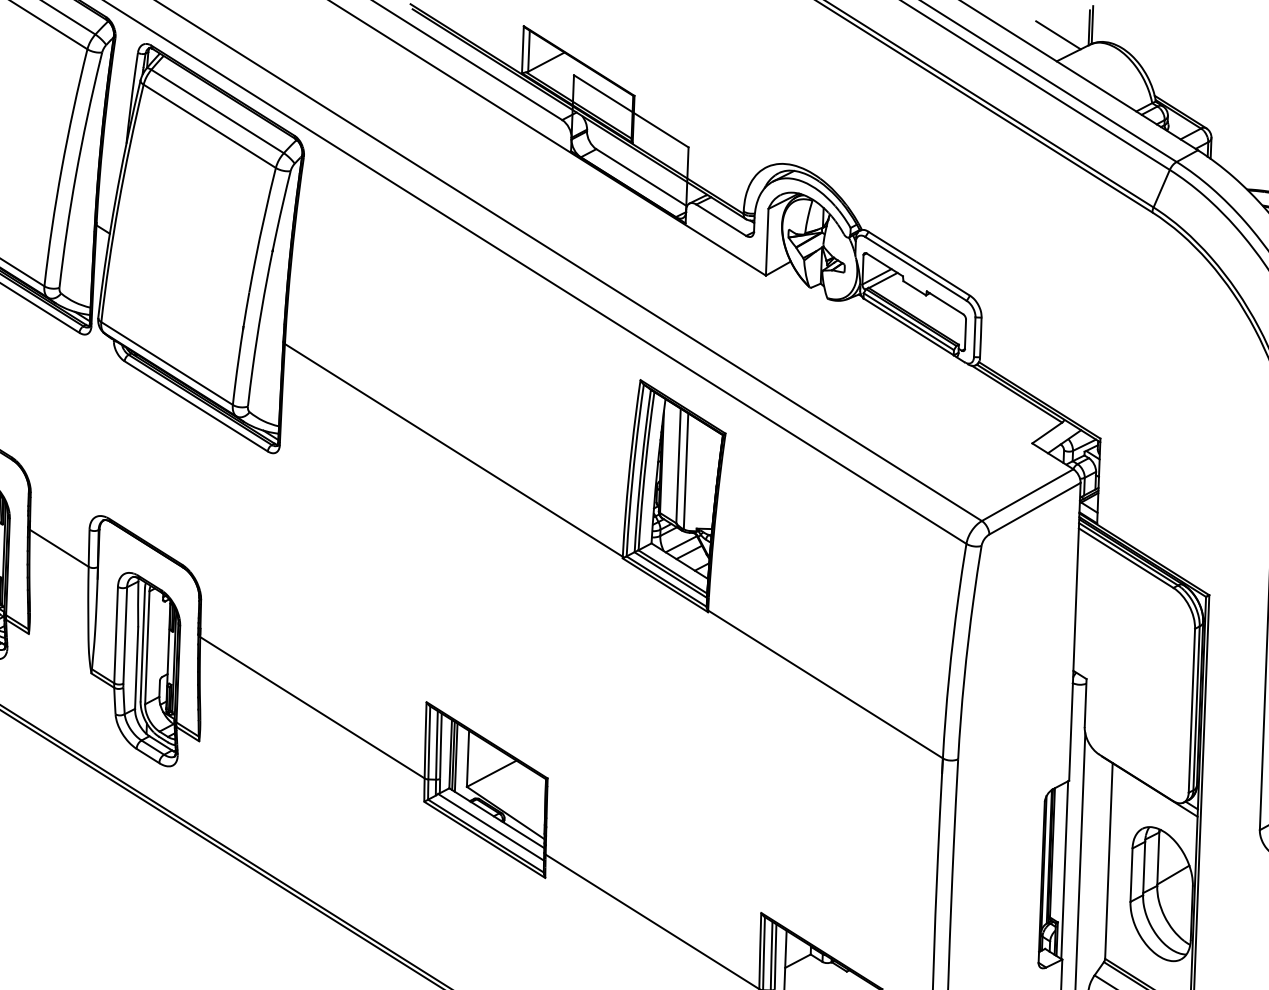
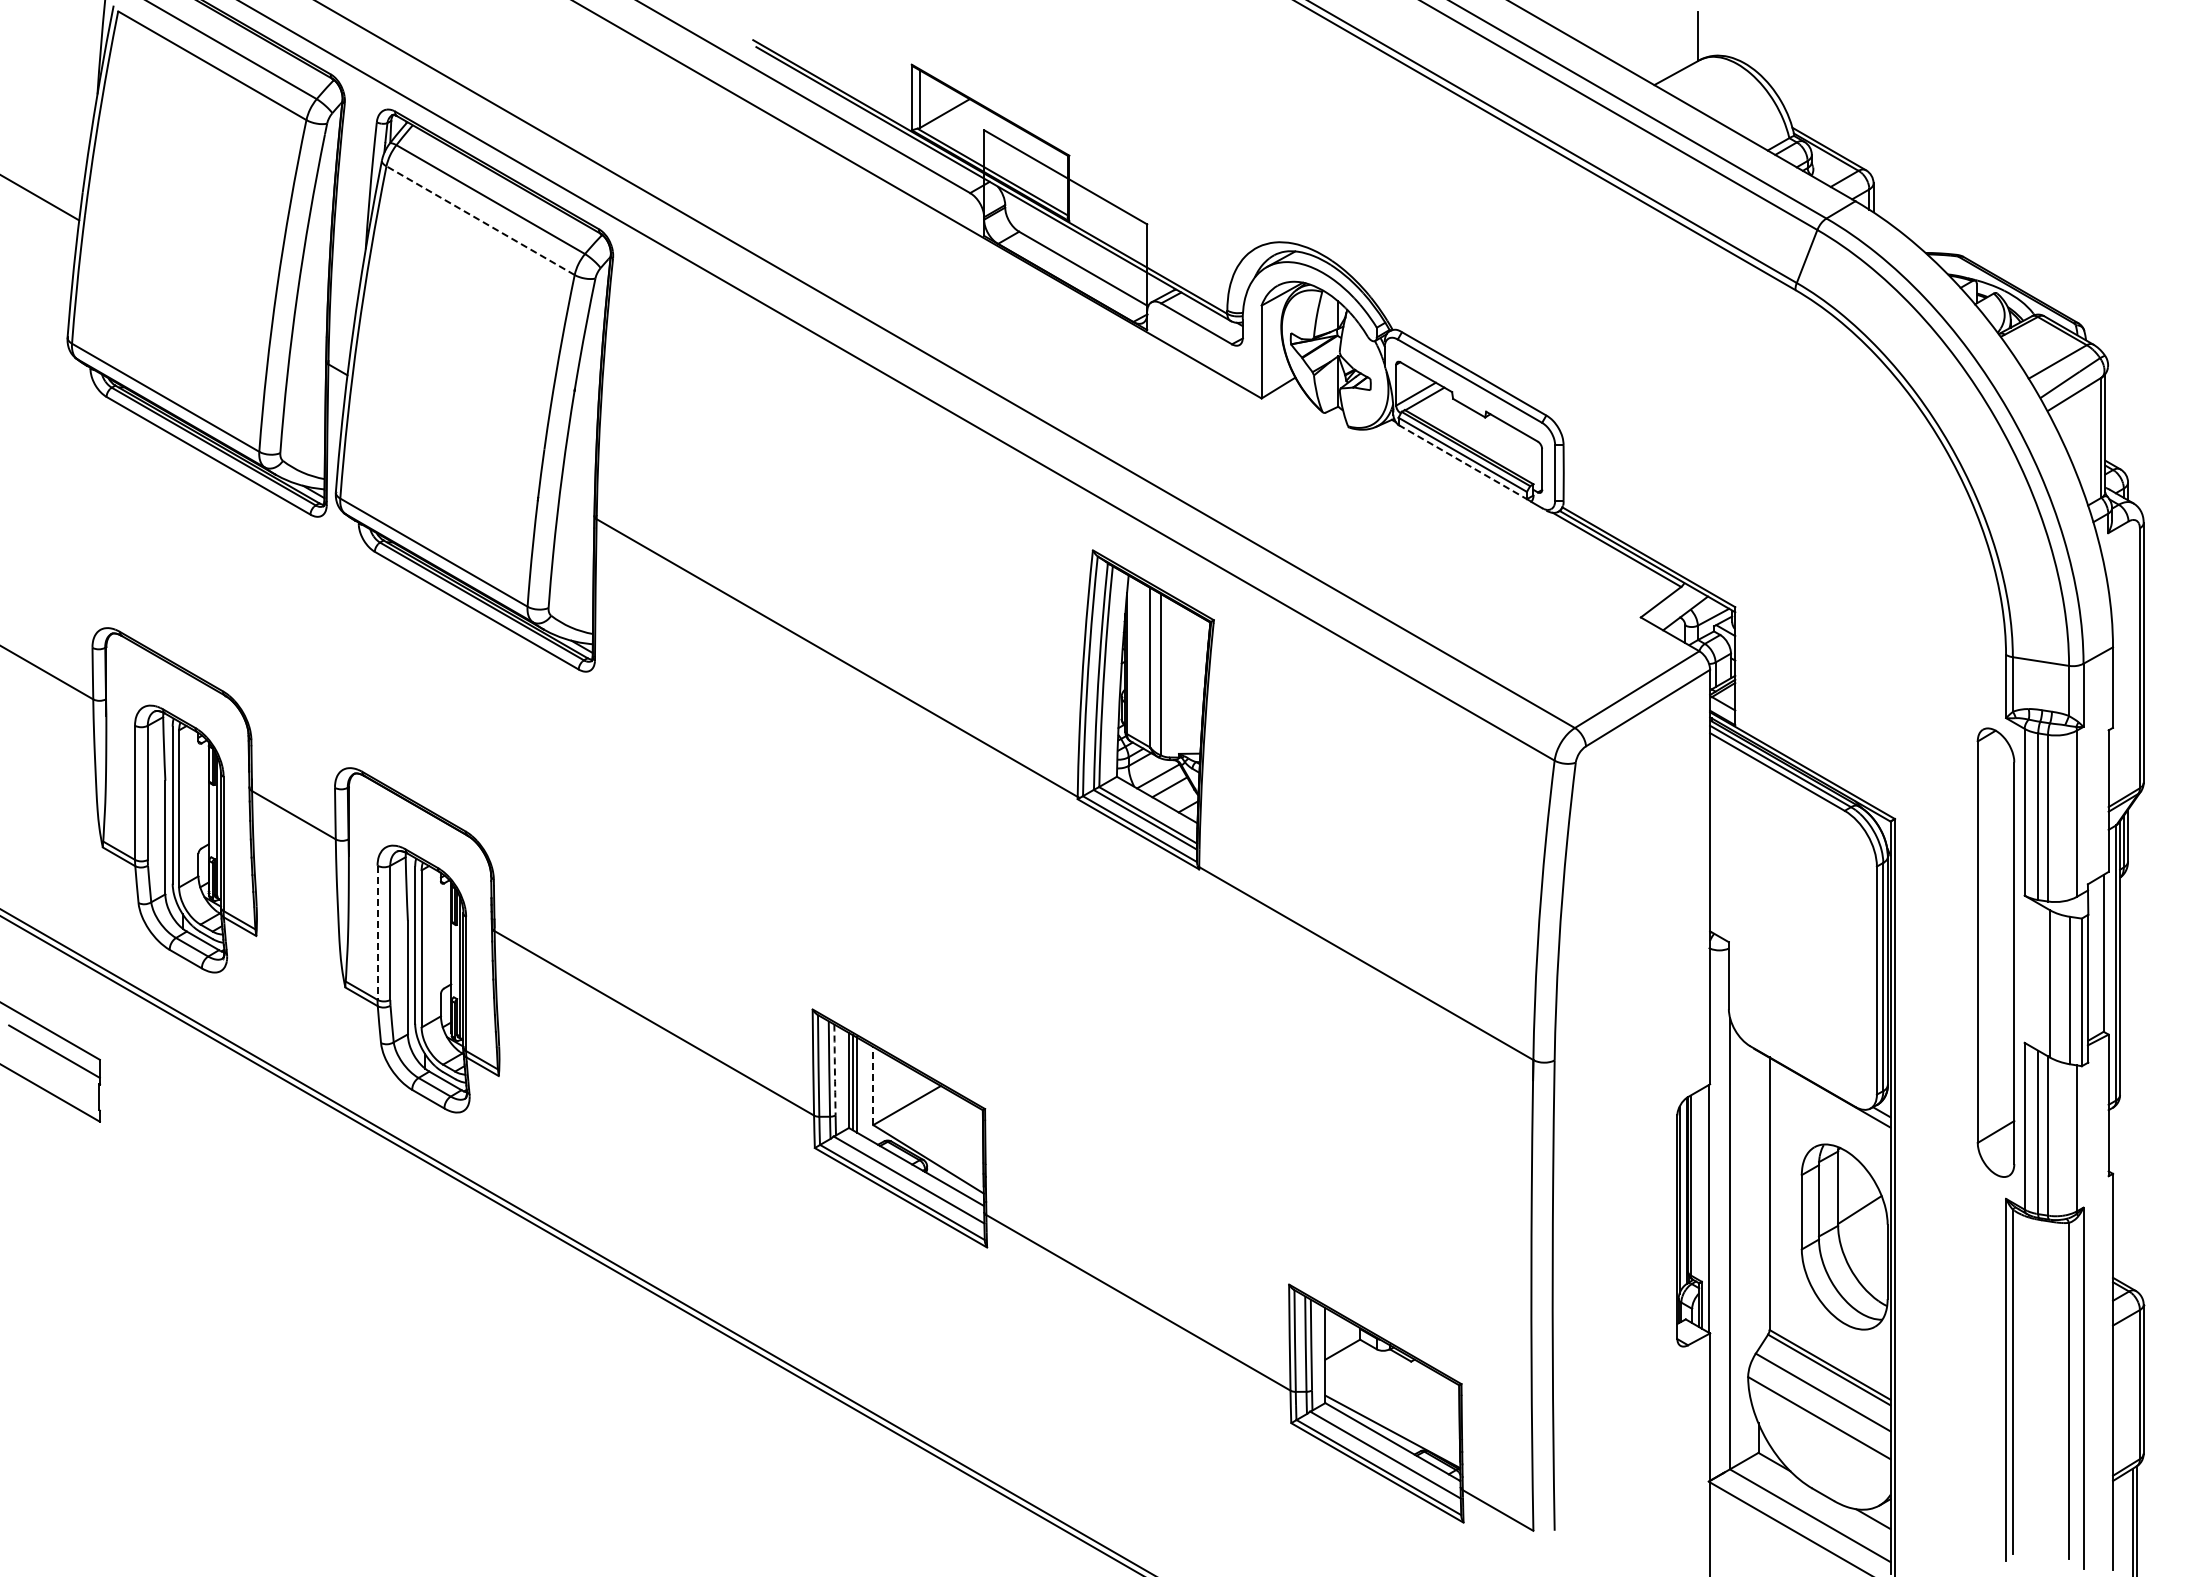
line: (1092, 24) -> (1702, 32), removed
line: (1058, 35) -> (1655, 48), removed
line: (209, 126) -> (480, 220), solid -> dashed
line: (909, 327) -> (1463, 462), solid -> dashed
line: (116, 635) -> (377, 933), solid -> dashed
arc: (440, 745) -> (834, 1069), solid -> dashed
line: (468, 758) -> (873, 1085), solid -> dashed

